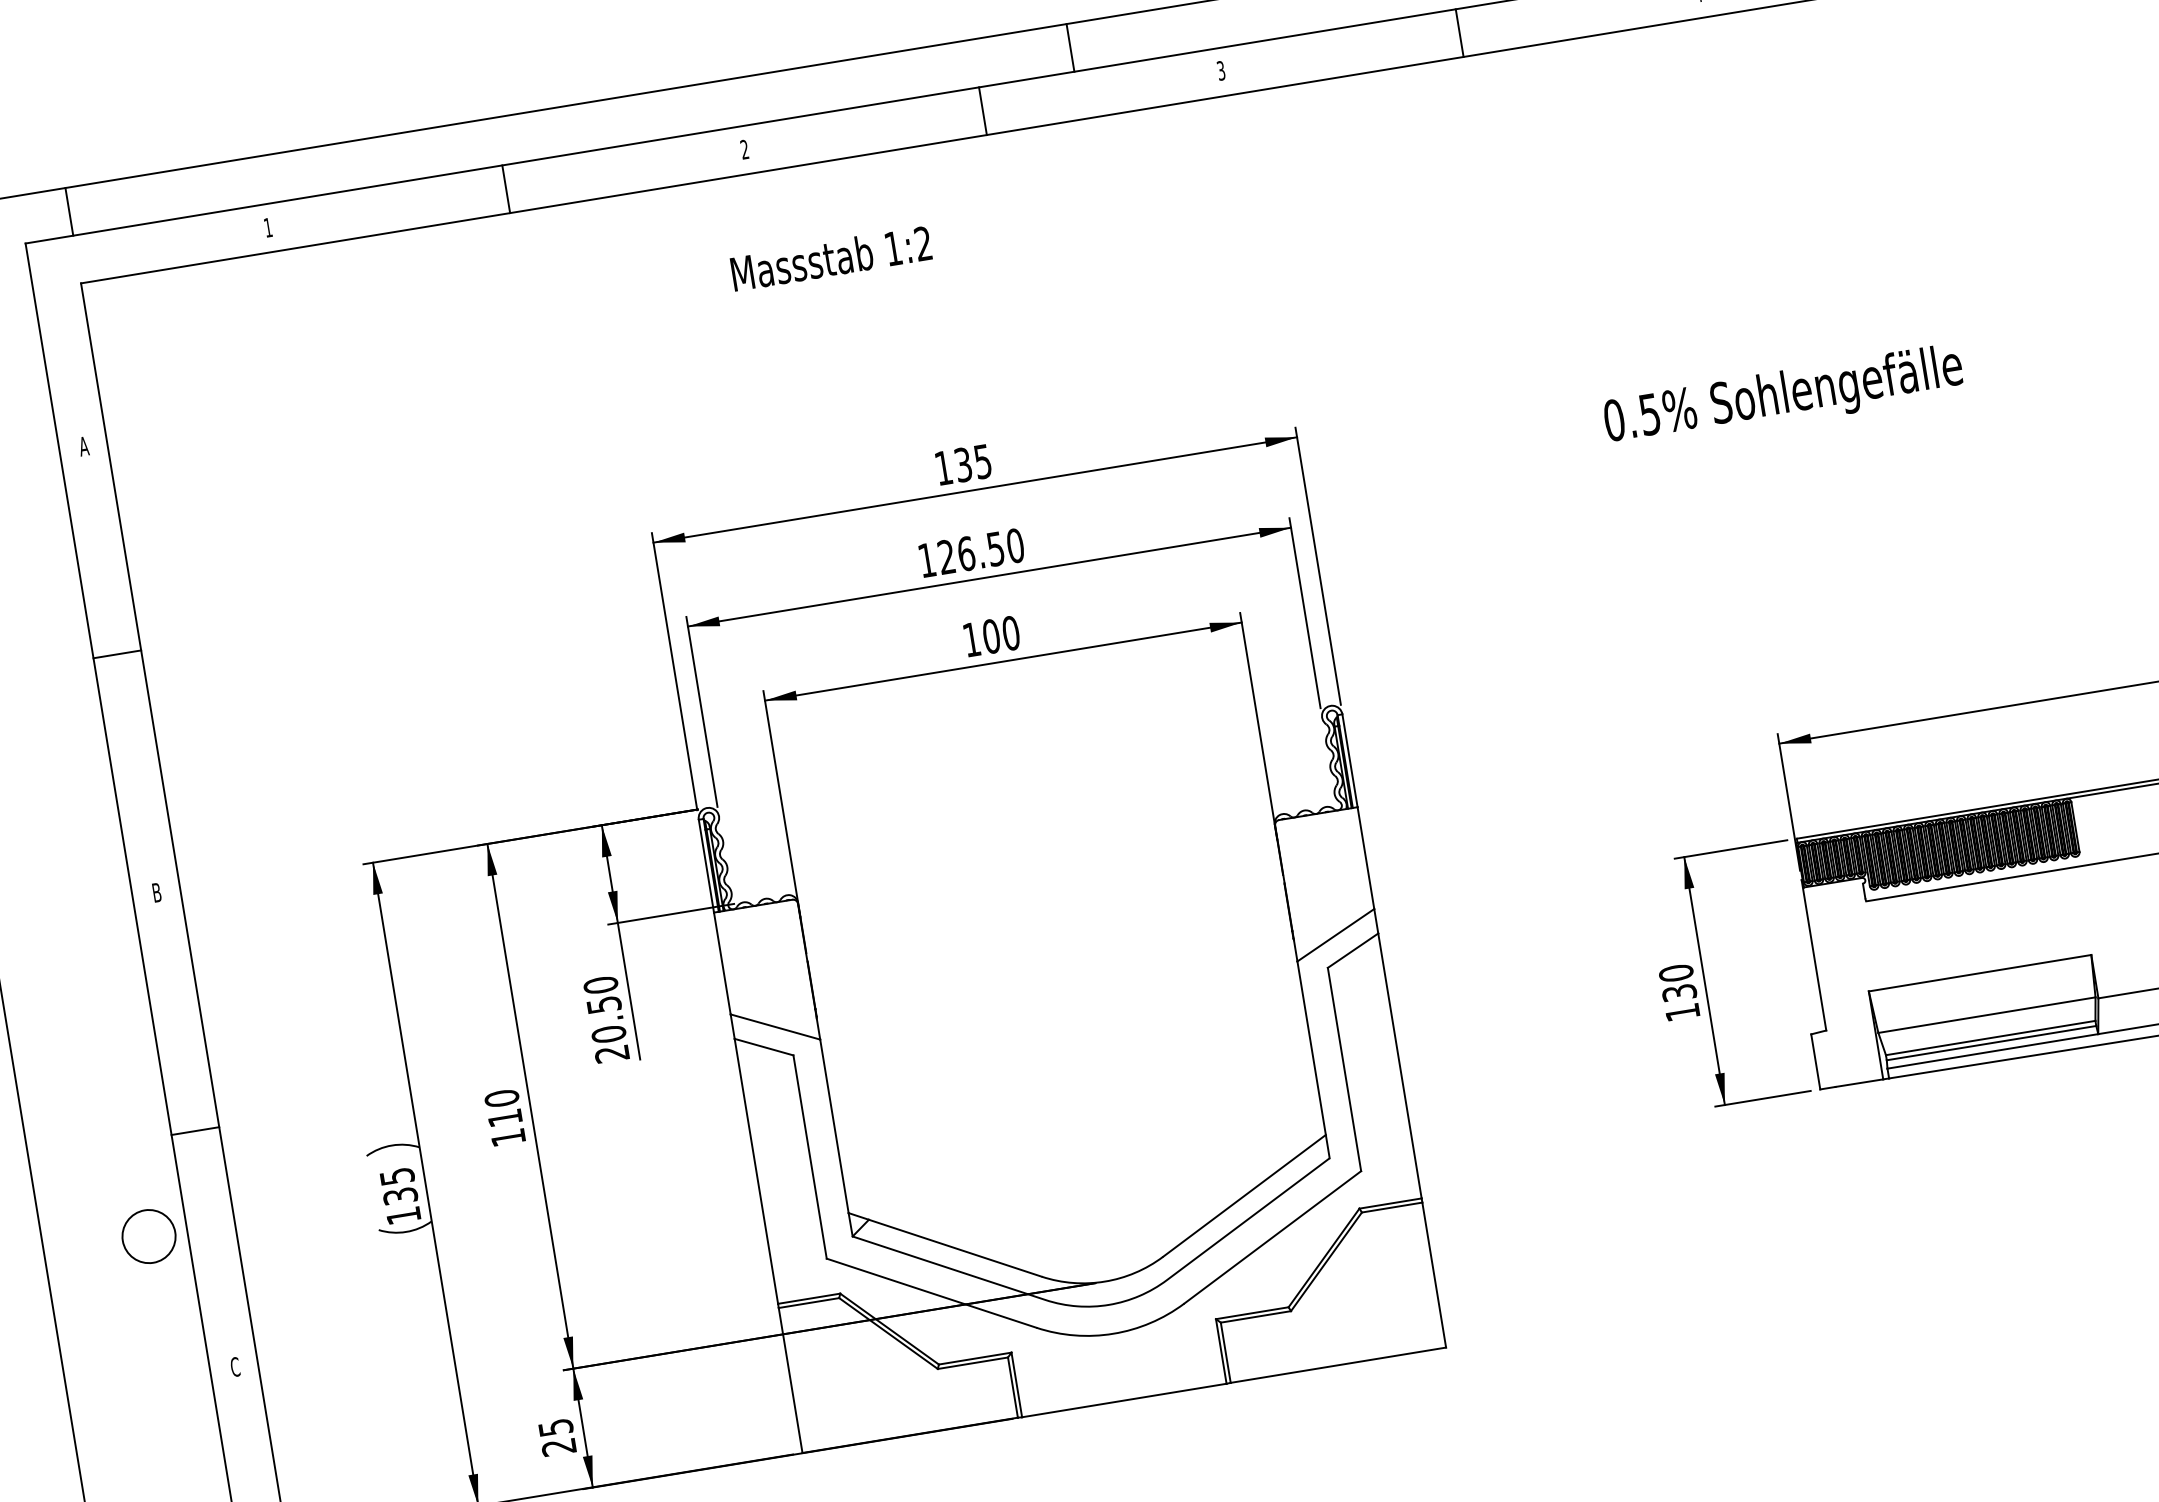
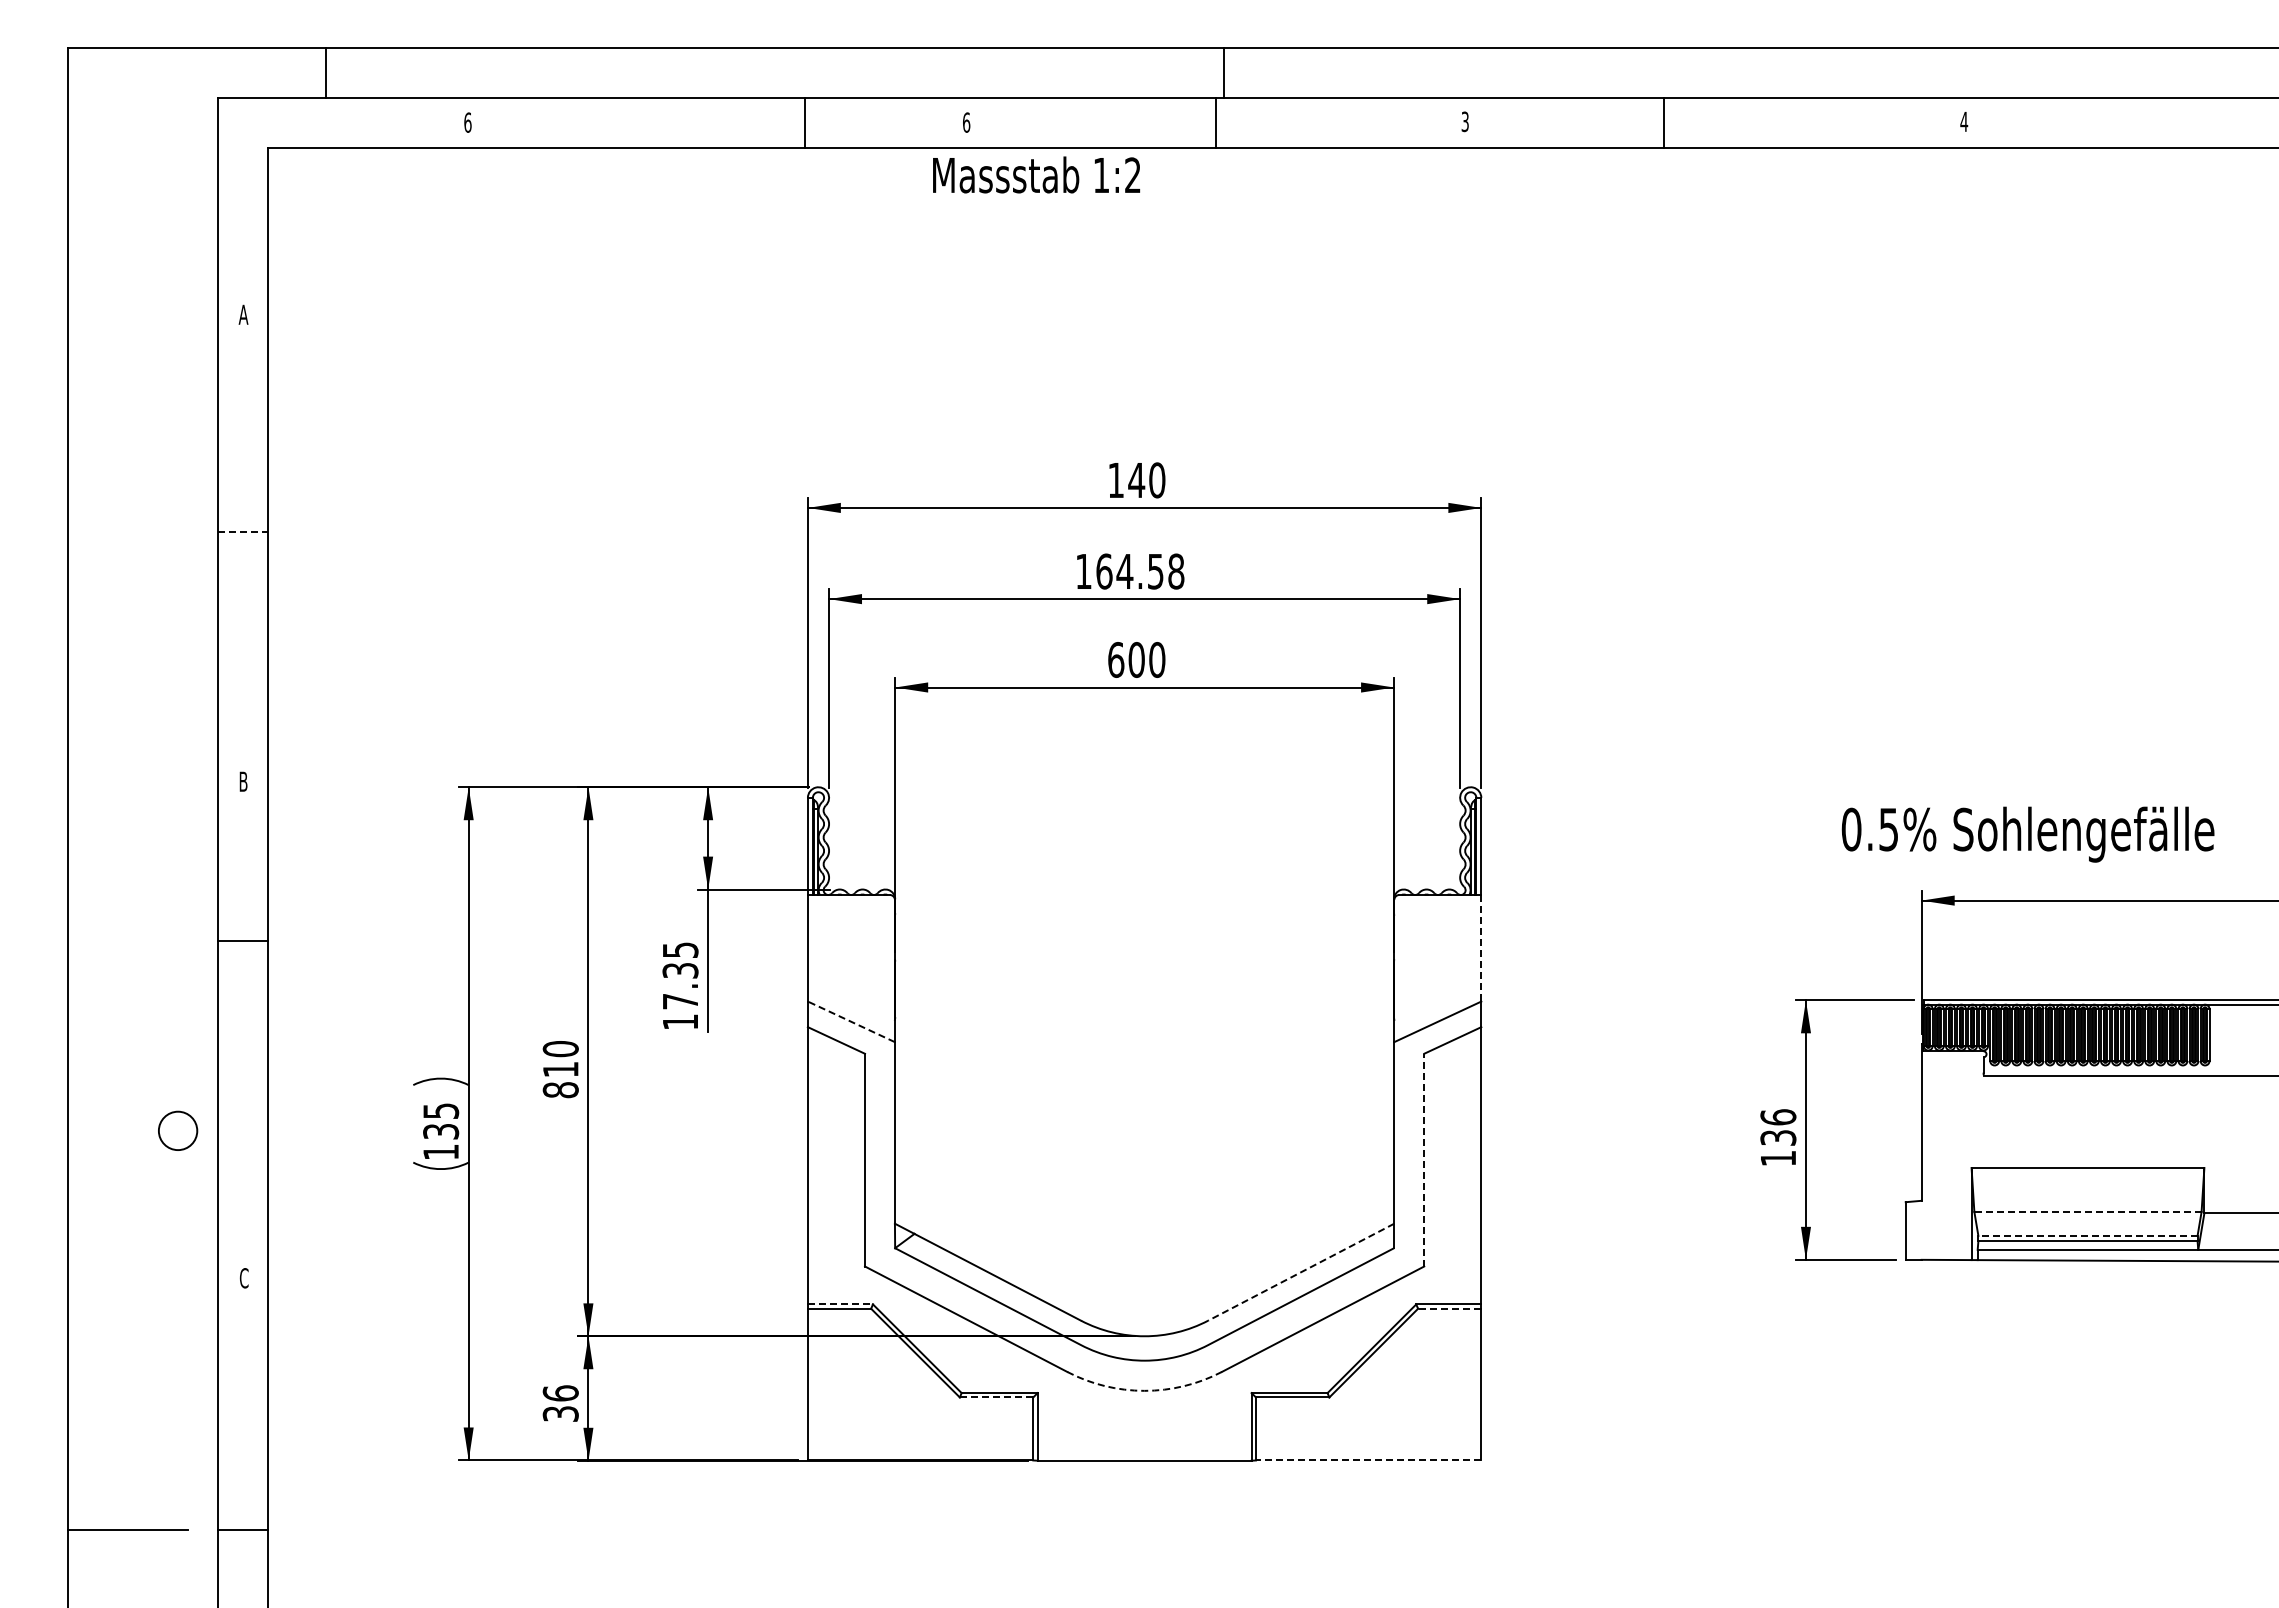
line: (1459, 33) -> (1663, 123), moved
line: (1070, 48) -> (1224, 73), moved
text: (744, 149) -> (966, 122), 2 -> 6
line: (505, 189) -> (804, 123), moved
line: (69, 212) -> (325, 73), moved
text: (267, 227) -> (467, 122), 1 -> 6
text: (831, 258) -> (1036, 174), moved
text: (1783, 397) -> (2027, 834), moved
text: (972, 463) -> (1146, 480), 135 -> 140
text: (981, 551) -> (1140, 571), 126.50 -> 164.58
text: (972, 639) -> (1116, 659), 100 -> 600
line: (116, 654) -> (242, 532), solid -> dashed
line: (1366, 858) -> (1481, 948), solid -> dashed
text: (1676, 973) -> (1778, 1117), 130 -> 136
line: (1986, 1014) -> (2087, 1211), solid -> dashed
text: (606, 1019) -> (680, 985), 20.50 -> 17.35
line: (774, 1026) -> (850, 1021), solid -> dashed
line: (1990, 1037) -> (2087, 1235), solid -> dashed
line: (1344, 1068) -> (1424, 1159), solid -> dashed
line: (195, 1131) -> (242, 941), moved
text: (508, 1138) -> (560, 1090), 110 -> 810
line: (1244, 1196) -> (1301, 1272), solid -> dashed
line: (1391, 1207) -> (1449, 1308), solid -> dashed
circle: (148, 1236) -> (177, 1130), size x0.7
line: (809, 1298) -> (840, 1304), solid -> dashed
arc: (1113, 1333) -> (1144, 1390), solid -> dashed
line: (972, 1363) -> (996, 1397), solid -> dashed
line: (1338, 1365) -> (1368, 1460), solid -> dashed
text: (557, 1437) -> (560, 1403), 25 -> 36

